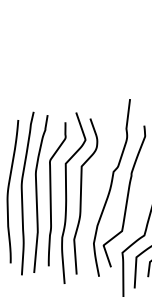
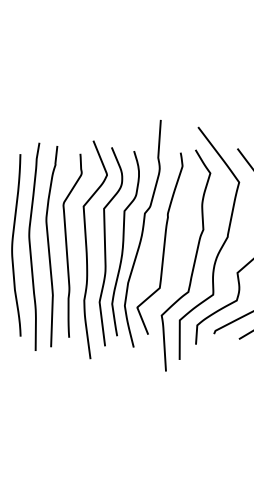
curve: (96, 194) -> (124, 243), added

